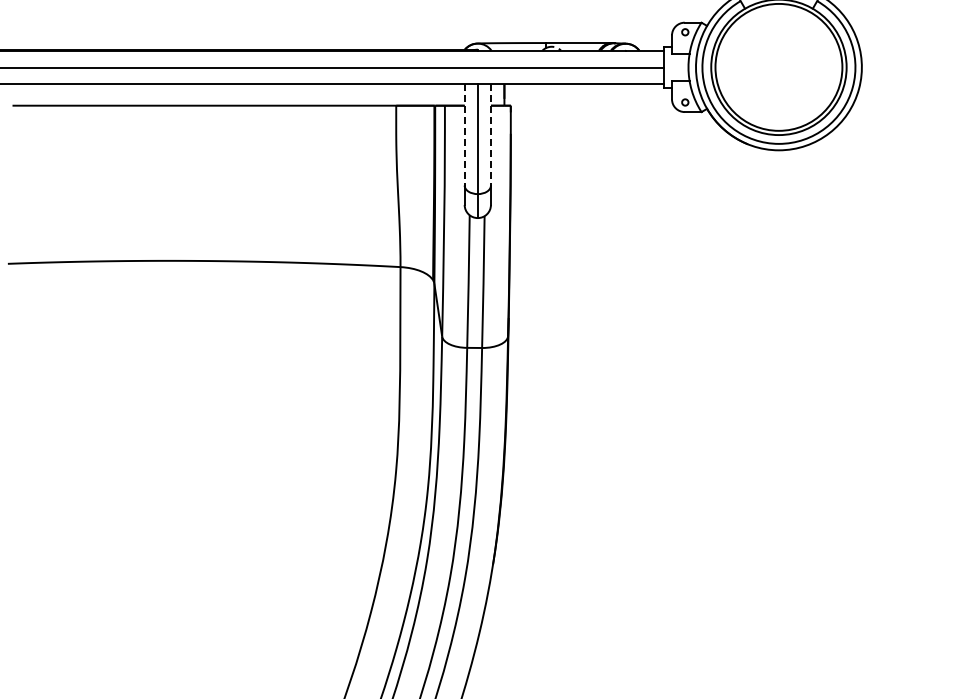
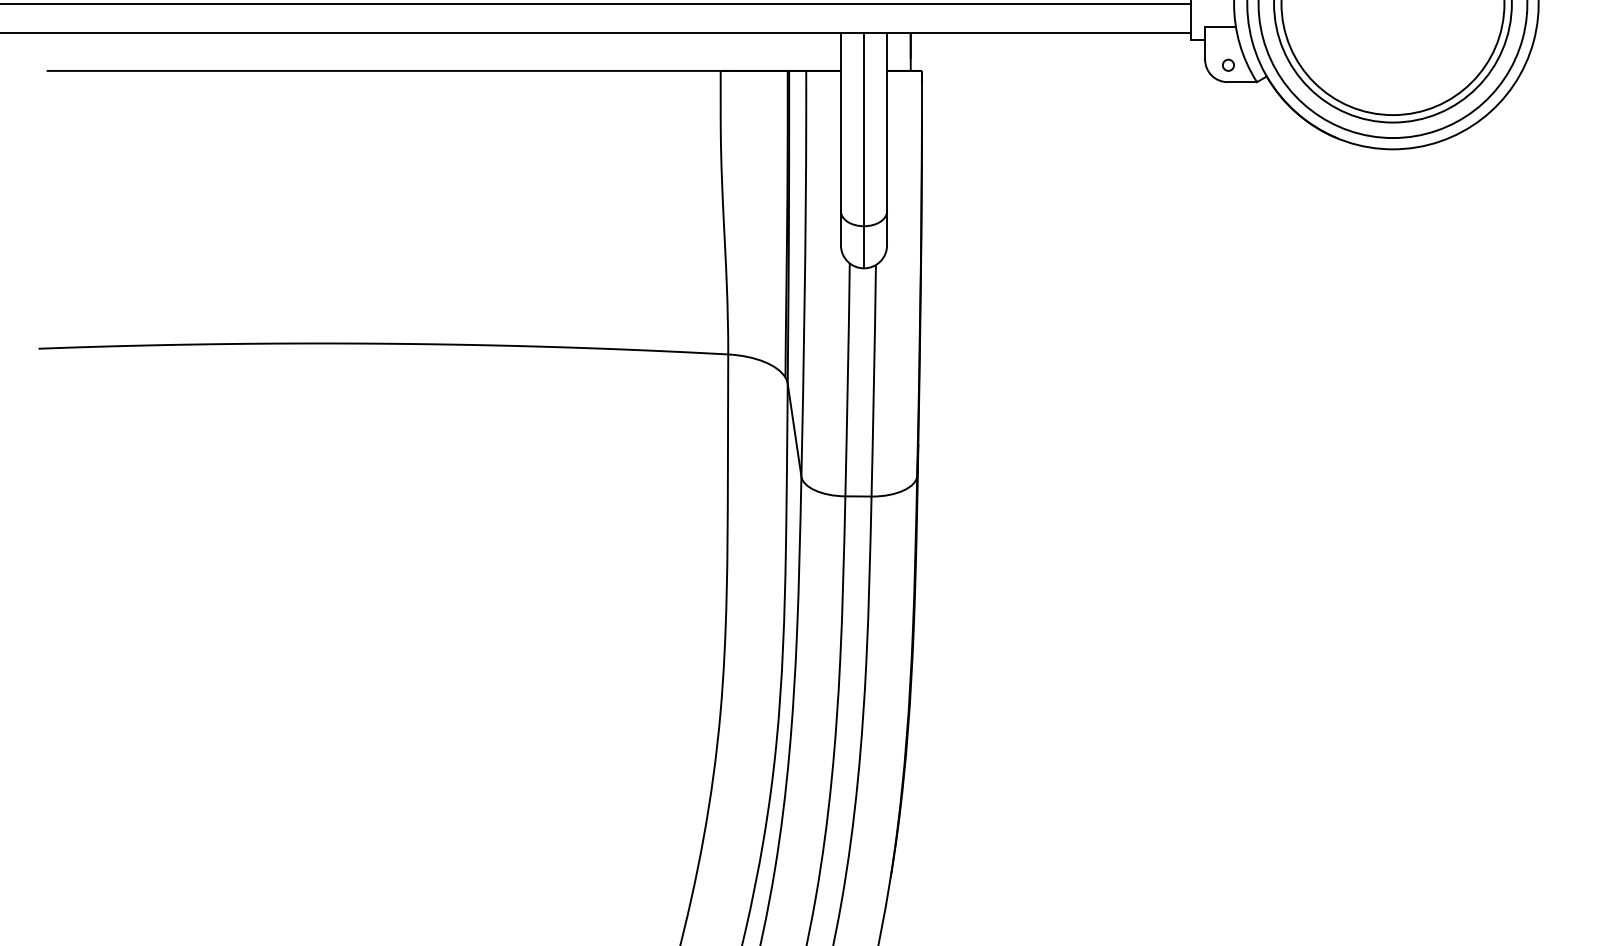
line: (464, 134) -> (840, 121), dashed -> solid
line: (490, 134) -> (886, 121), dashed -> solid

